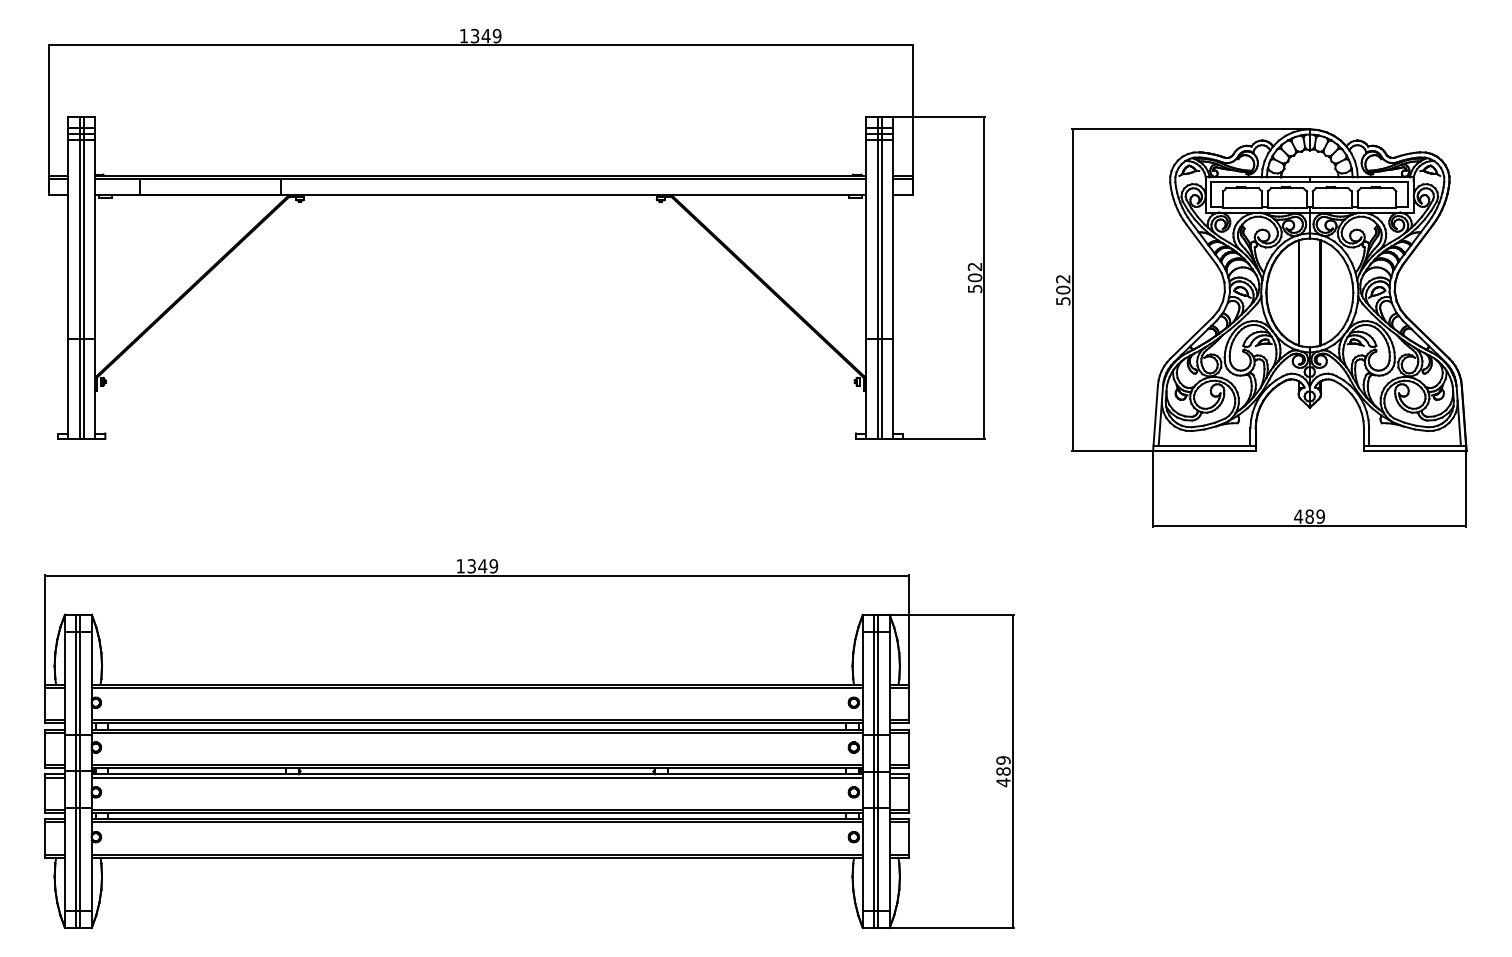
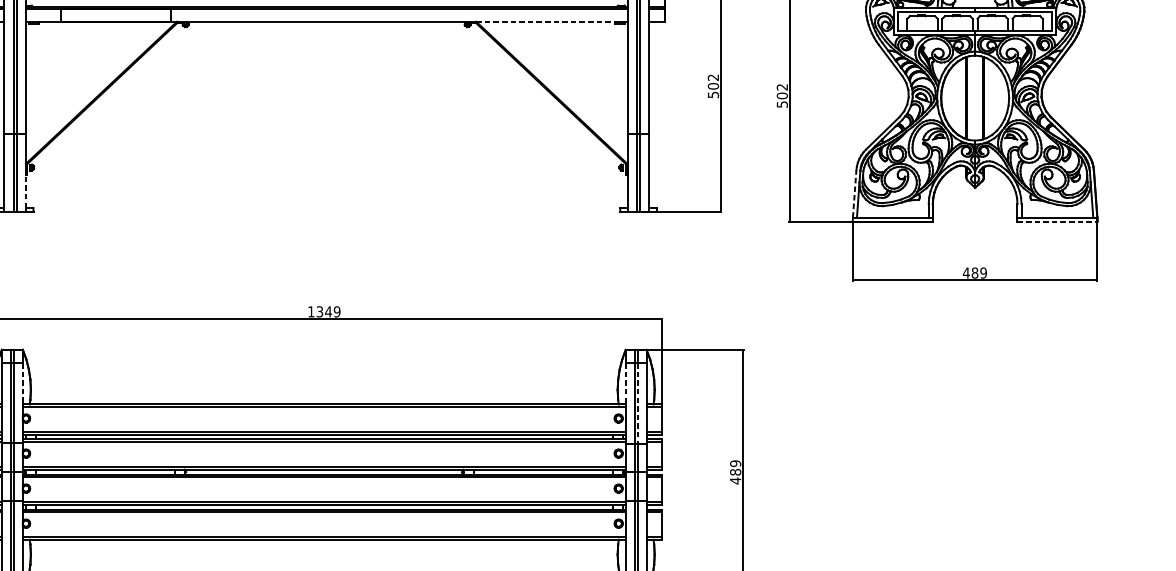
line: (760, 195) -> (545, 21), solid -> dashed
line: (95, 411) -> (25, 190), solid -> dashed
line: (1155, 415) -> (854, 193), solid -> dashed
line: (1415, 450) -> (1057, 221), solid -> dashed
line: (91, 658) -> (22, 383), solid -> dashed
line: (862, 658) -> (625, 383), solid -> dashed
line: (878, 683) -> (637, 403), solid -> dashed

